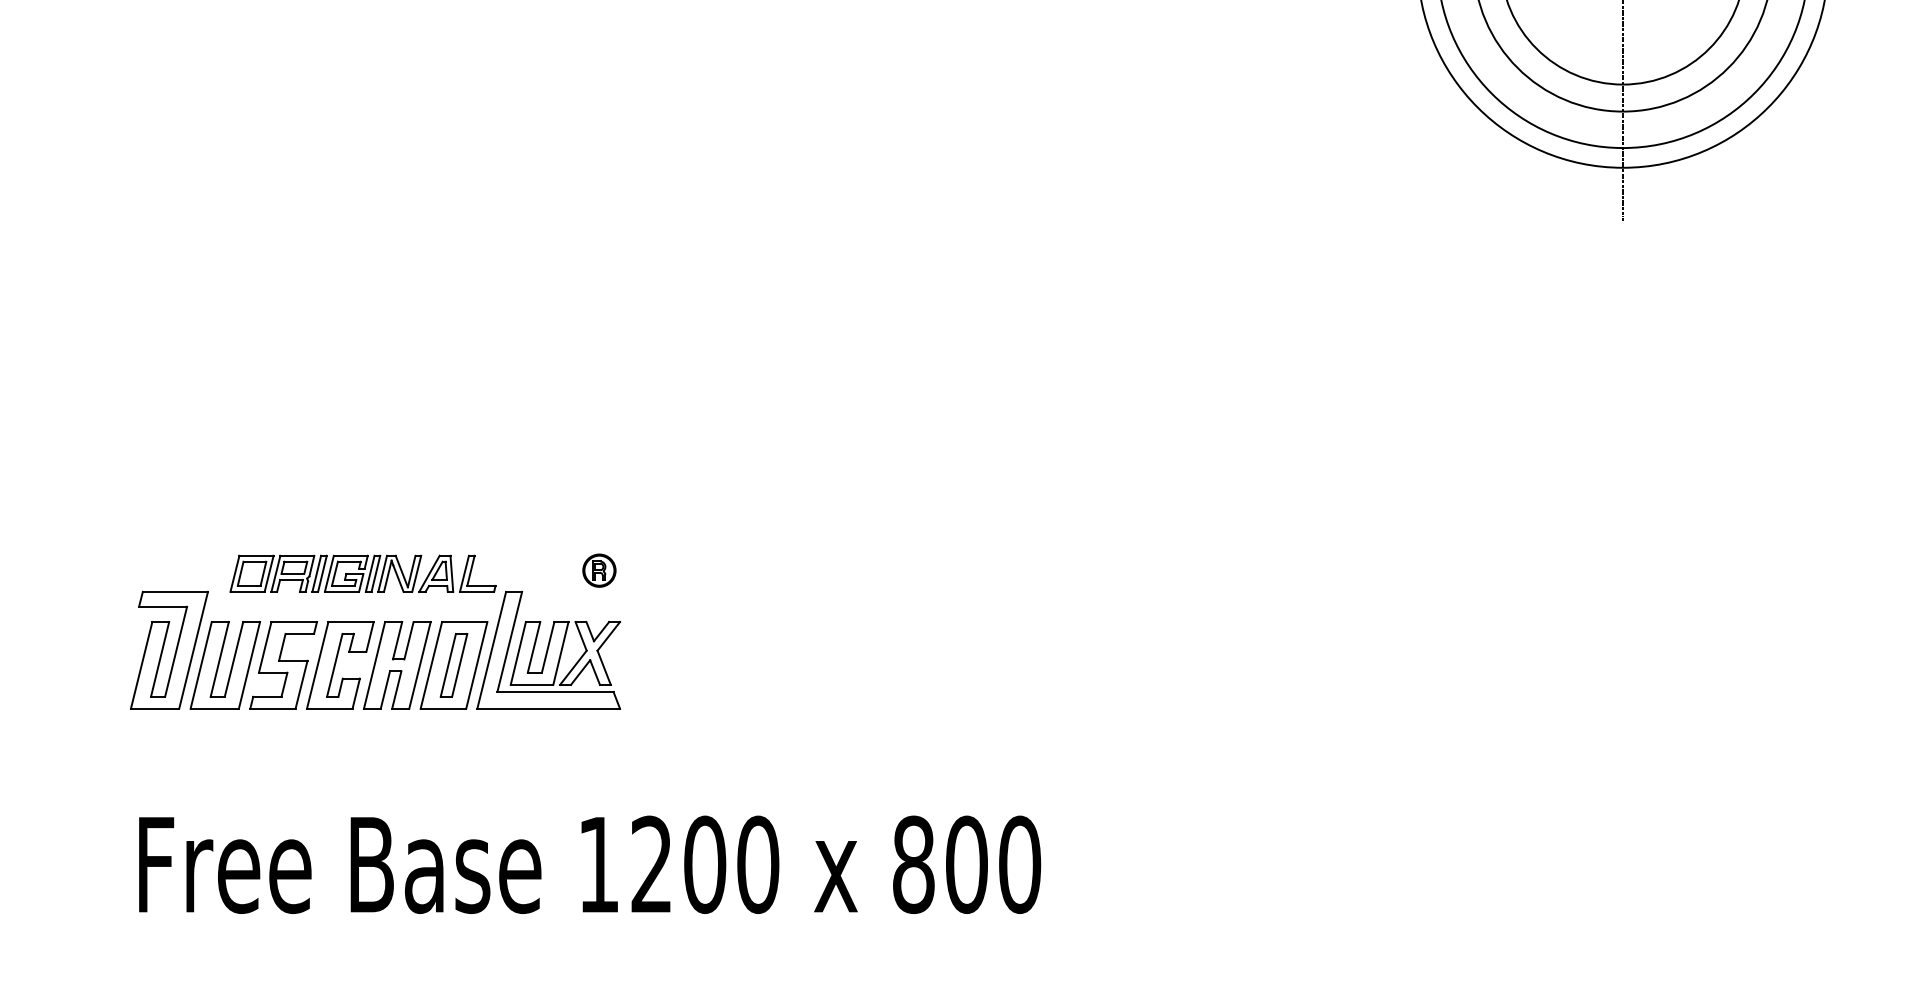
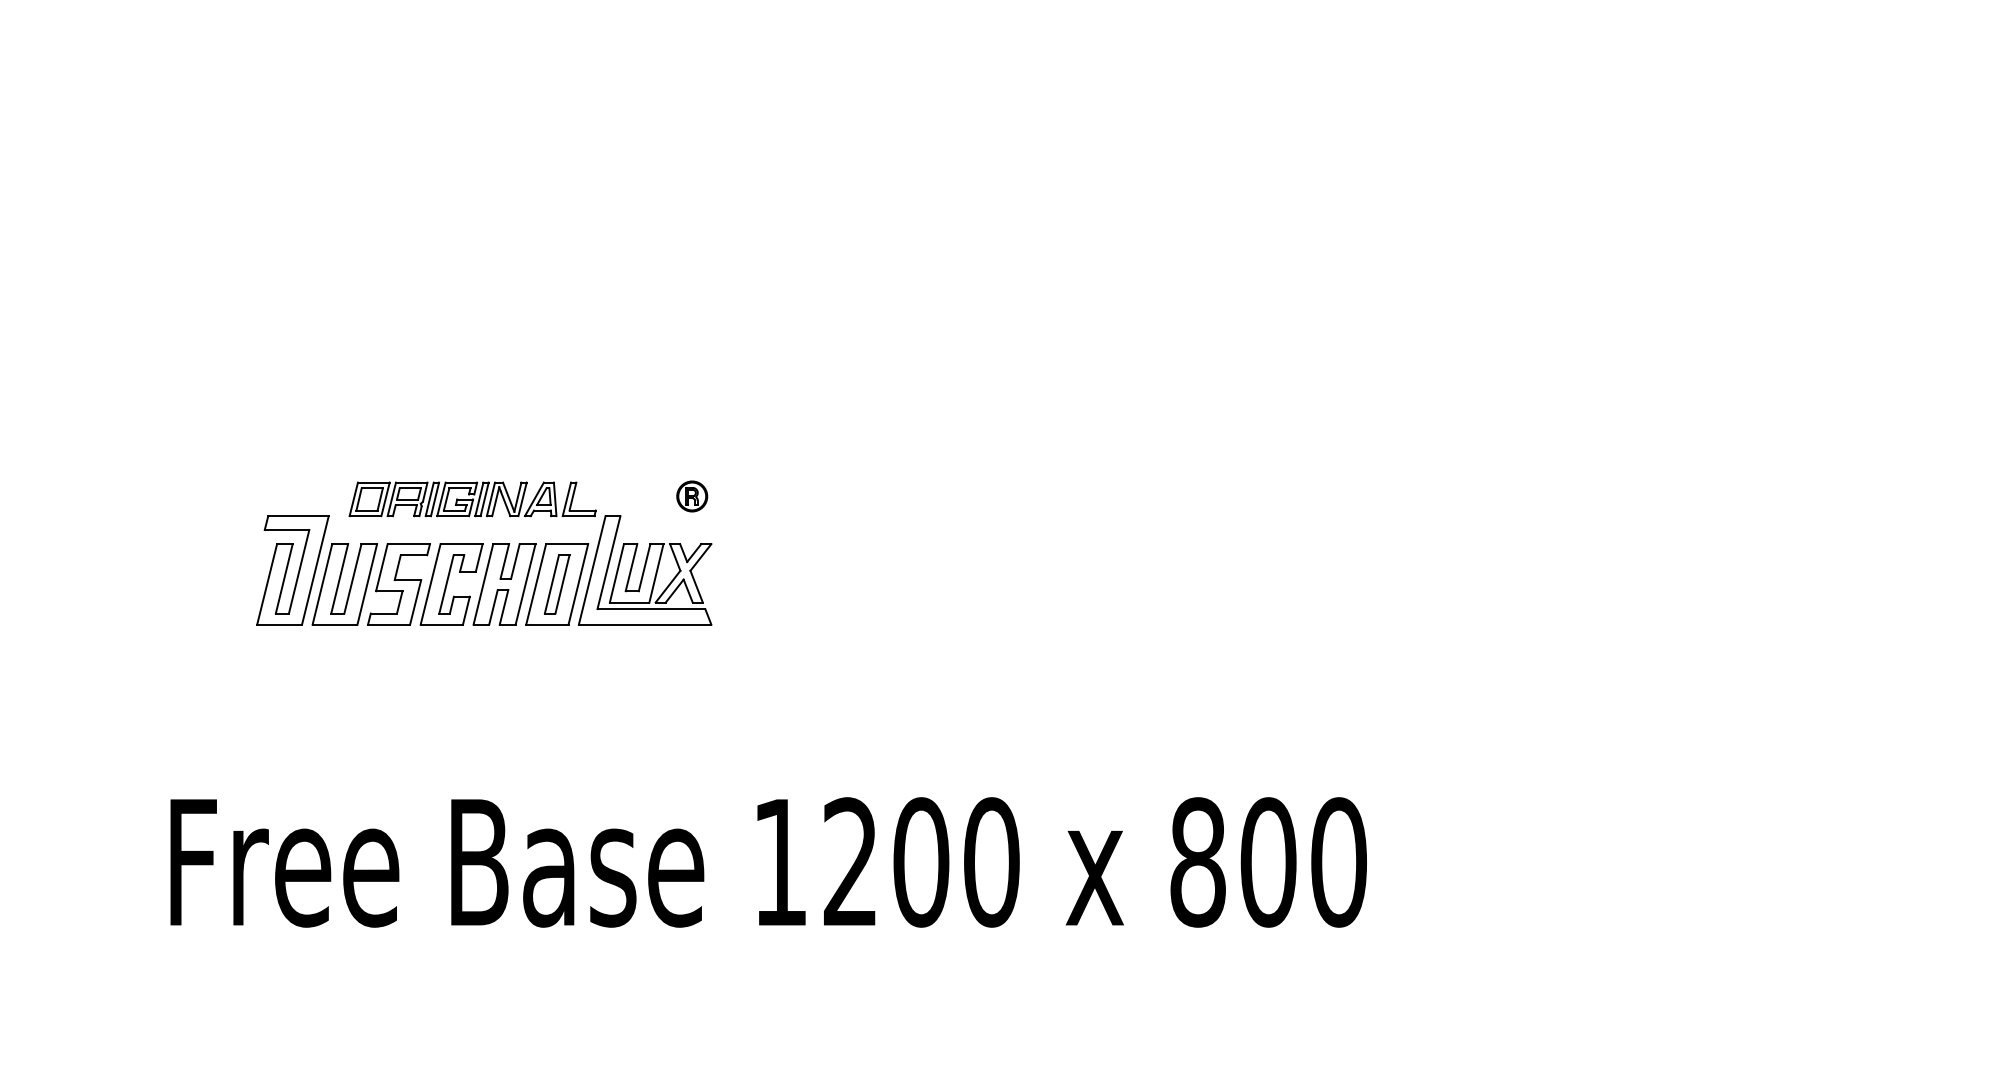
part: (375, 631) -> (484, 552), size x0.7

